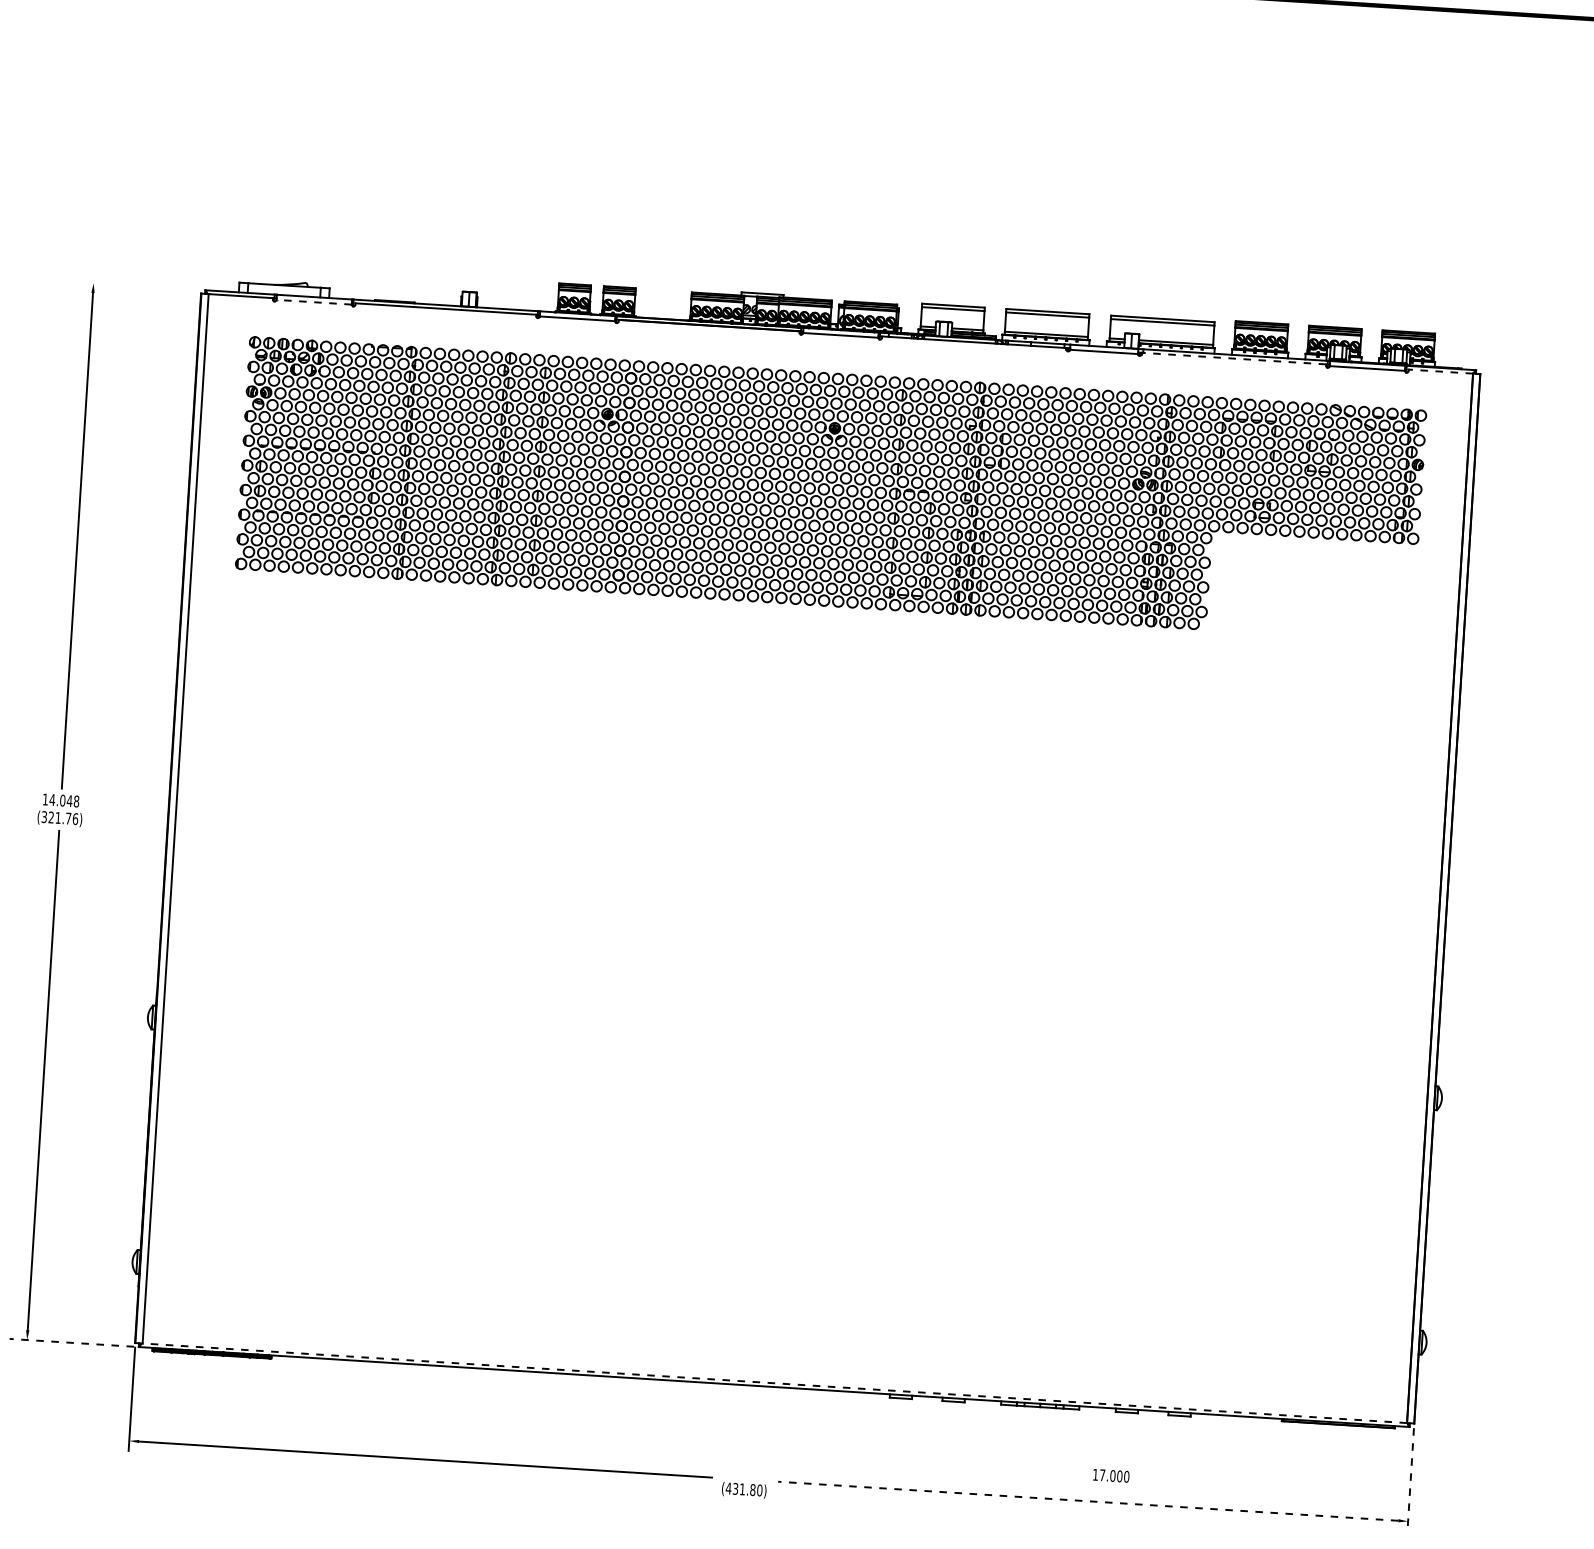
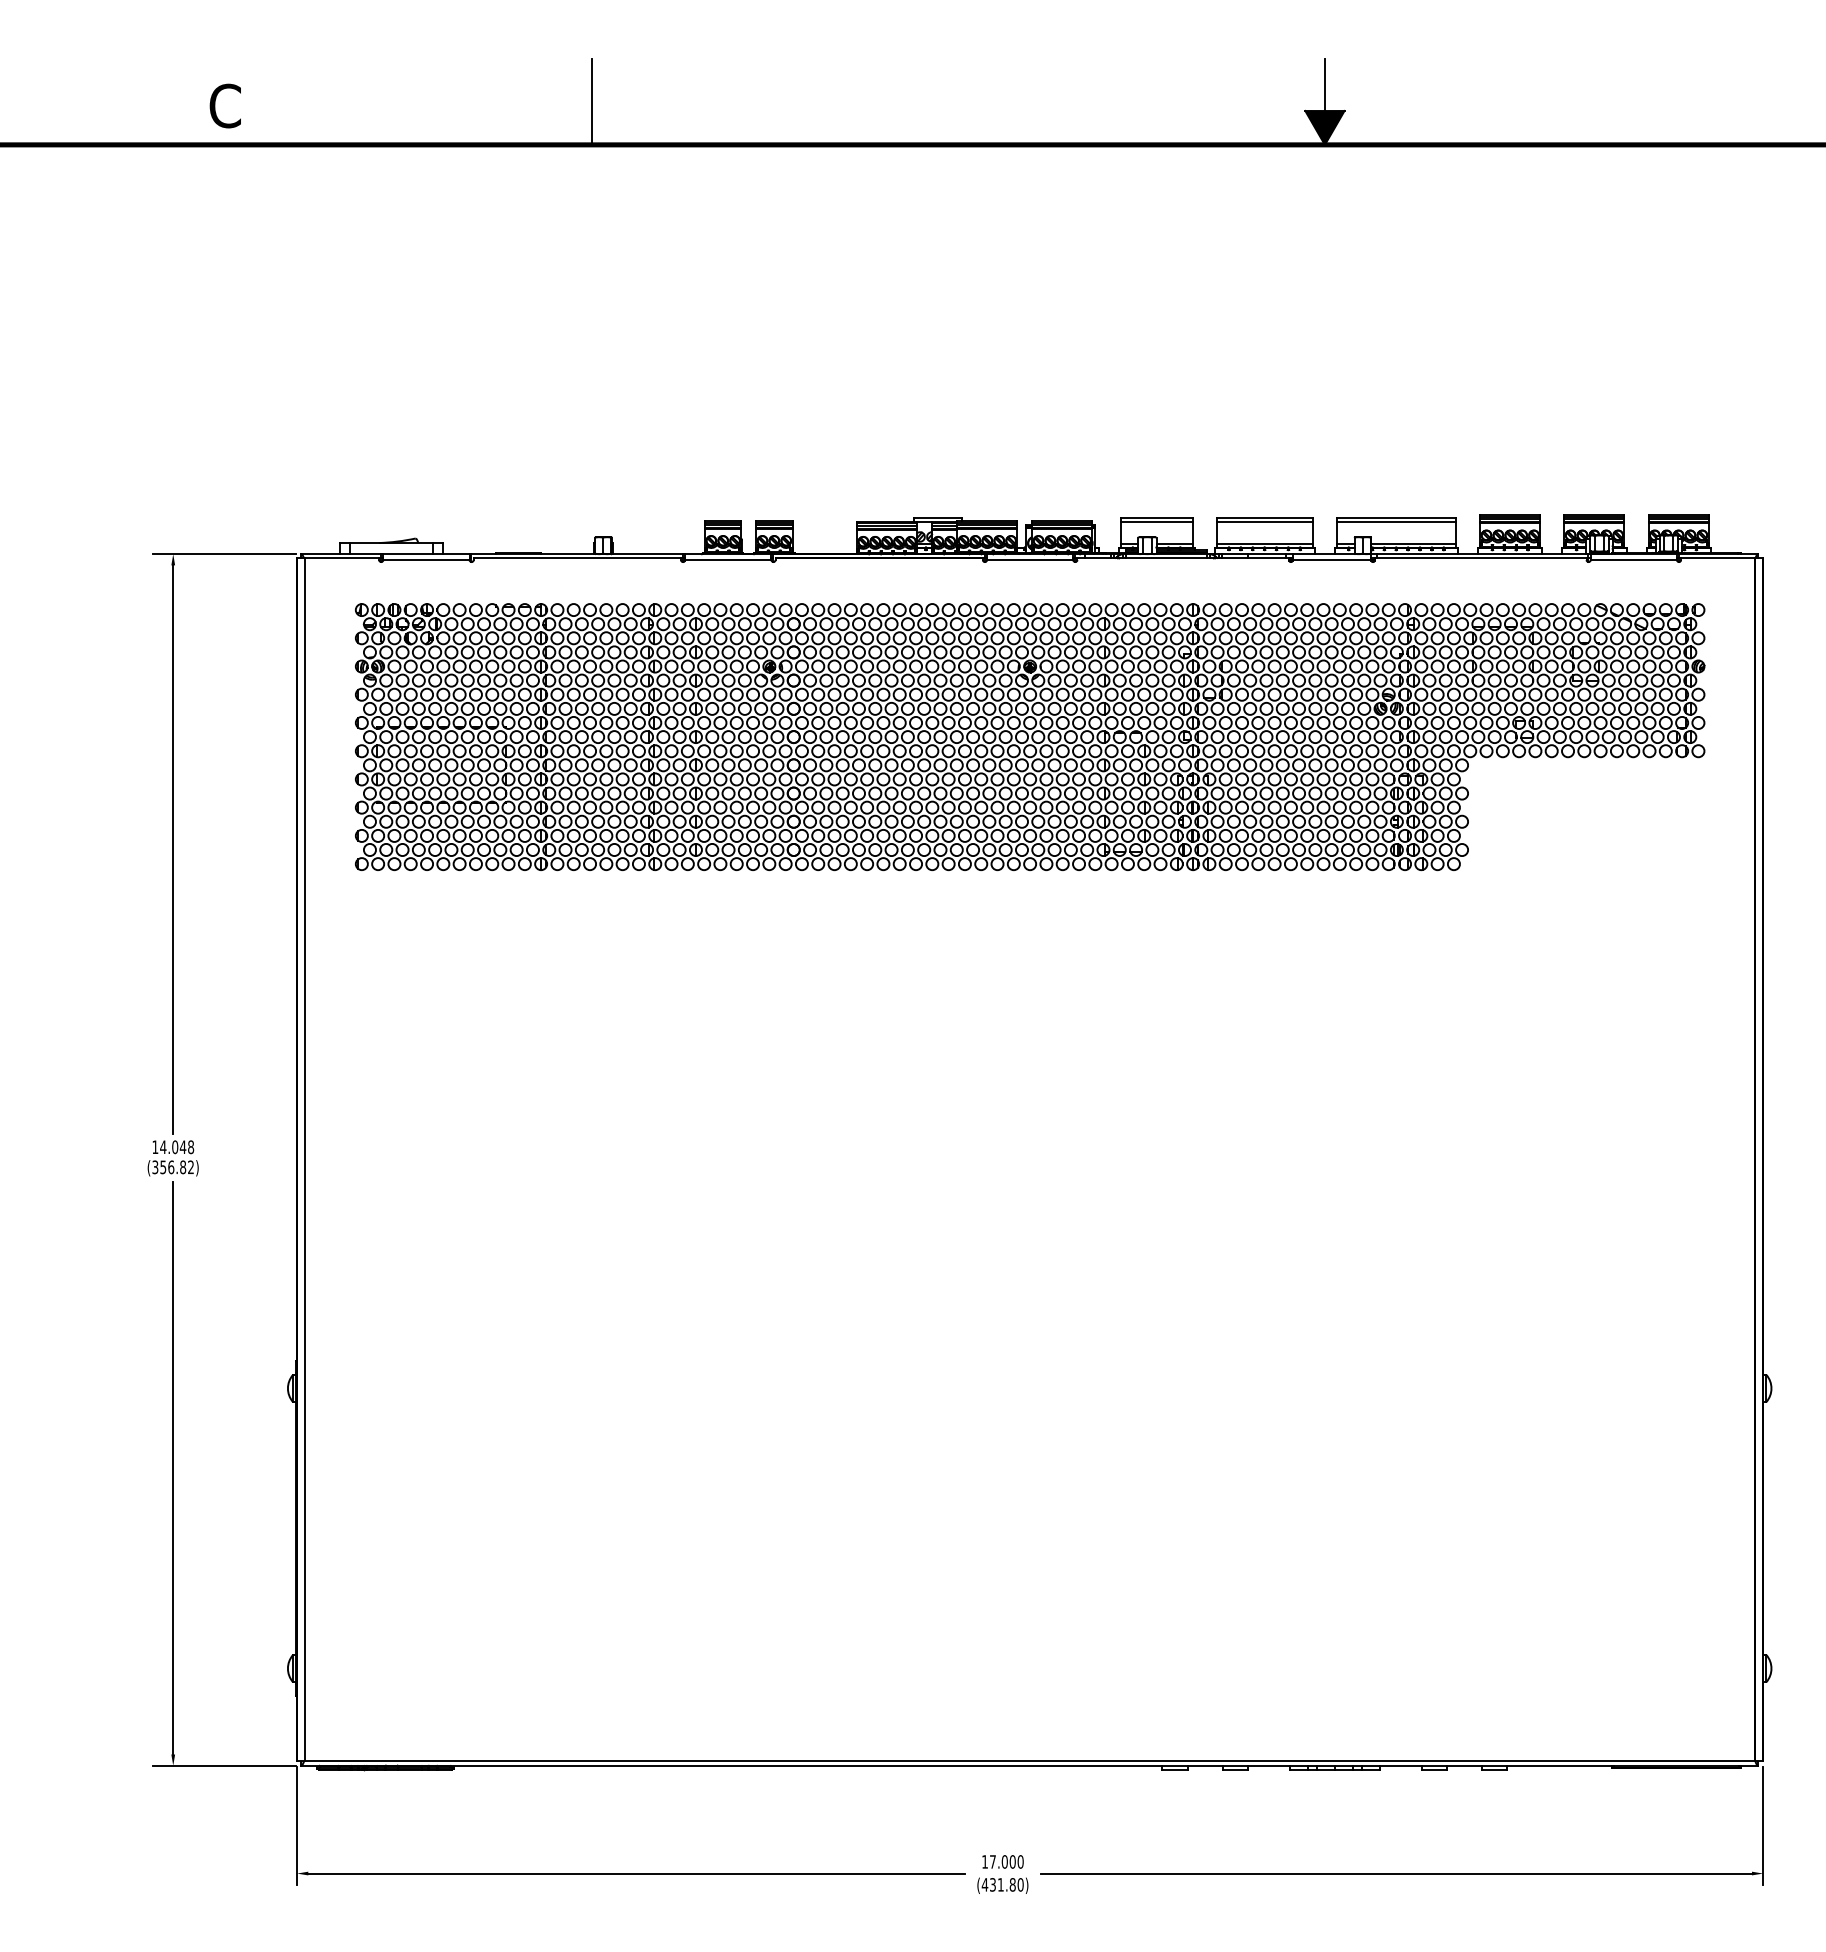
line: (138, 286) -> (224, 554), added
line: (313, 302) -> (425, 560), dashed -> solid
line: (1233, 358) -> (1480, 558), dashed -> solid
line: (1441, 371) -> (1718, 558), dashed -> solid
text: (63, 818) -> (177, 1167), (321.76) -> (356.82)
line: (71, 1342) -> (223, 1765), dashed -> solid
line: (775, 1383) -> (1030, 1761), dashed -> solid
text: (1110, 1475) -> (1002, 1861), moved
line: (1410, 1480) -> (1763, 1826), dashed -> solid
line: (1088, 1501) -> (1396, 1873), dashed -> solid

